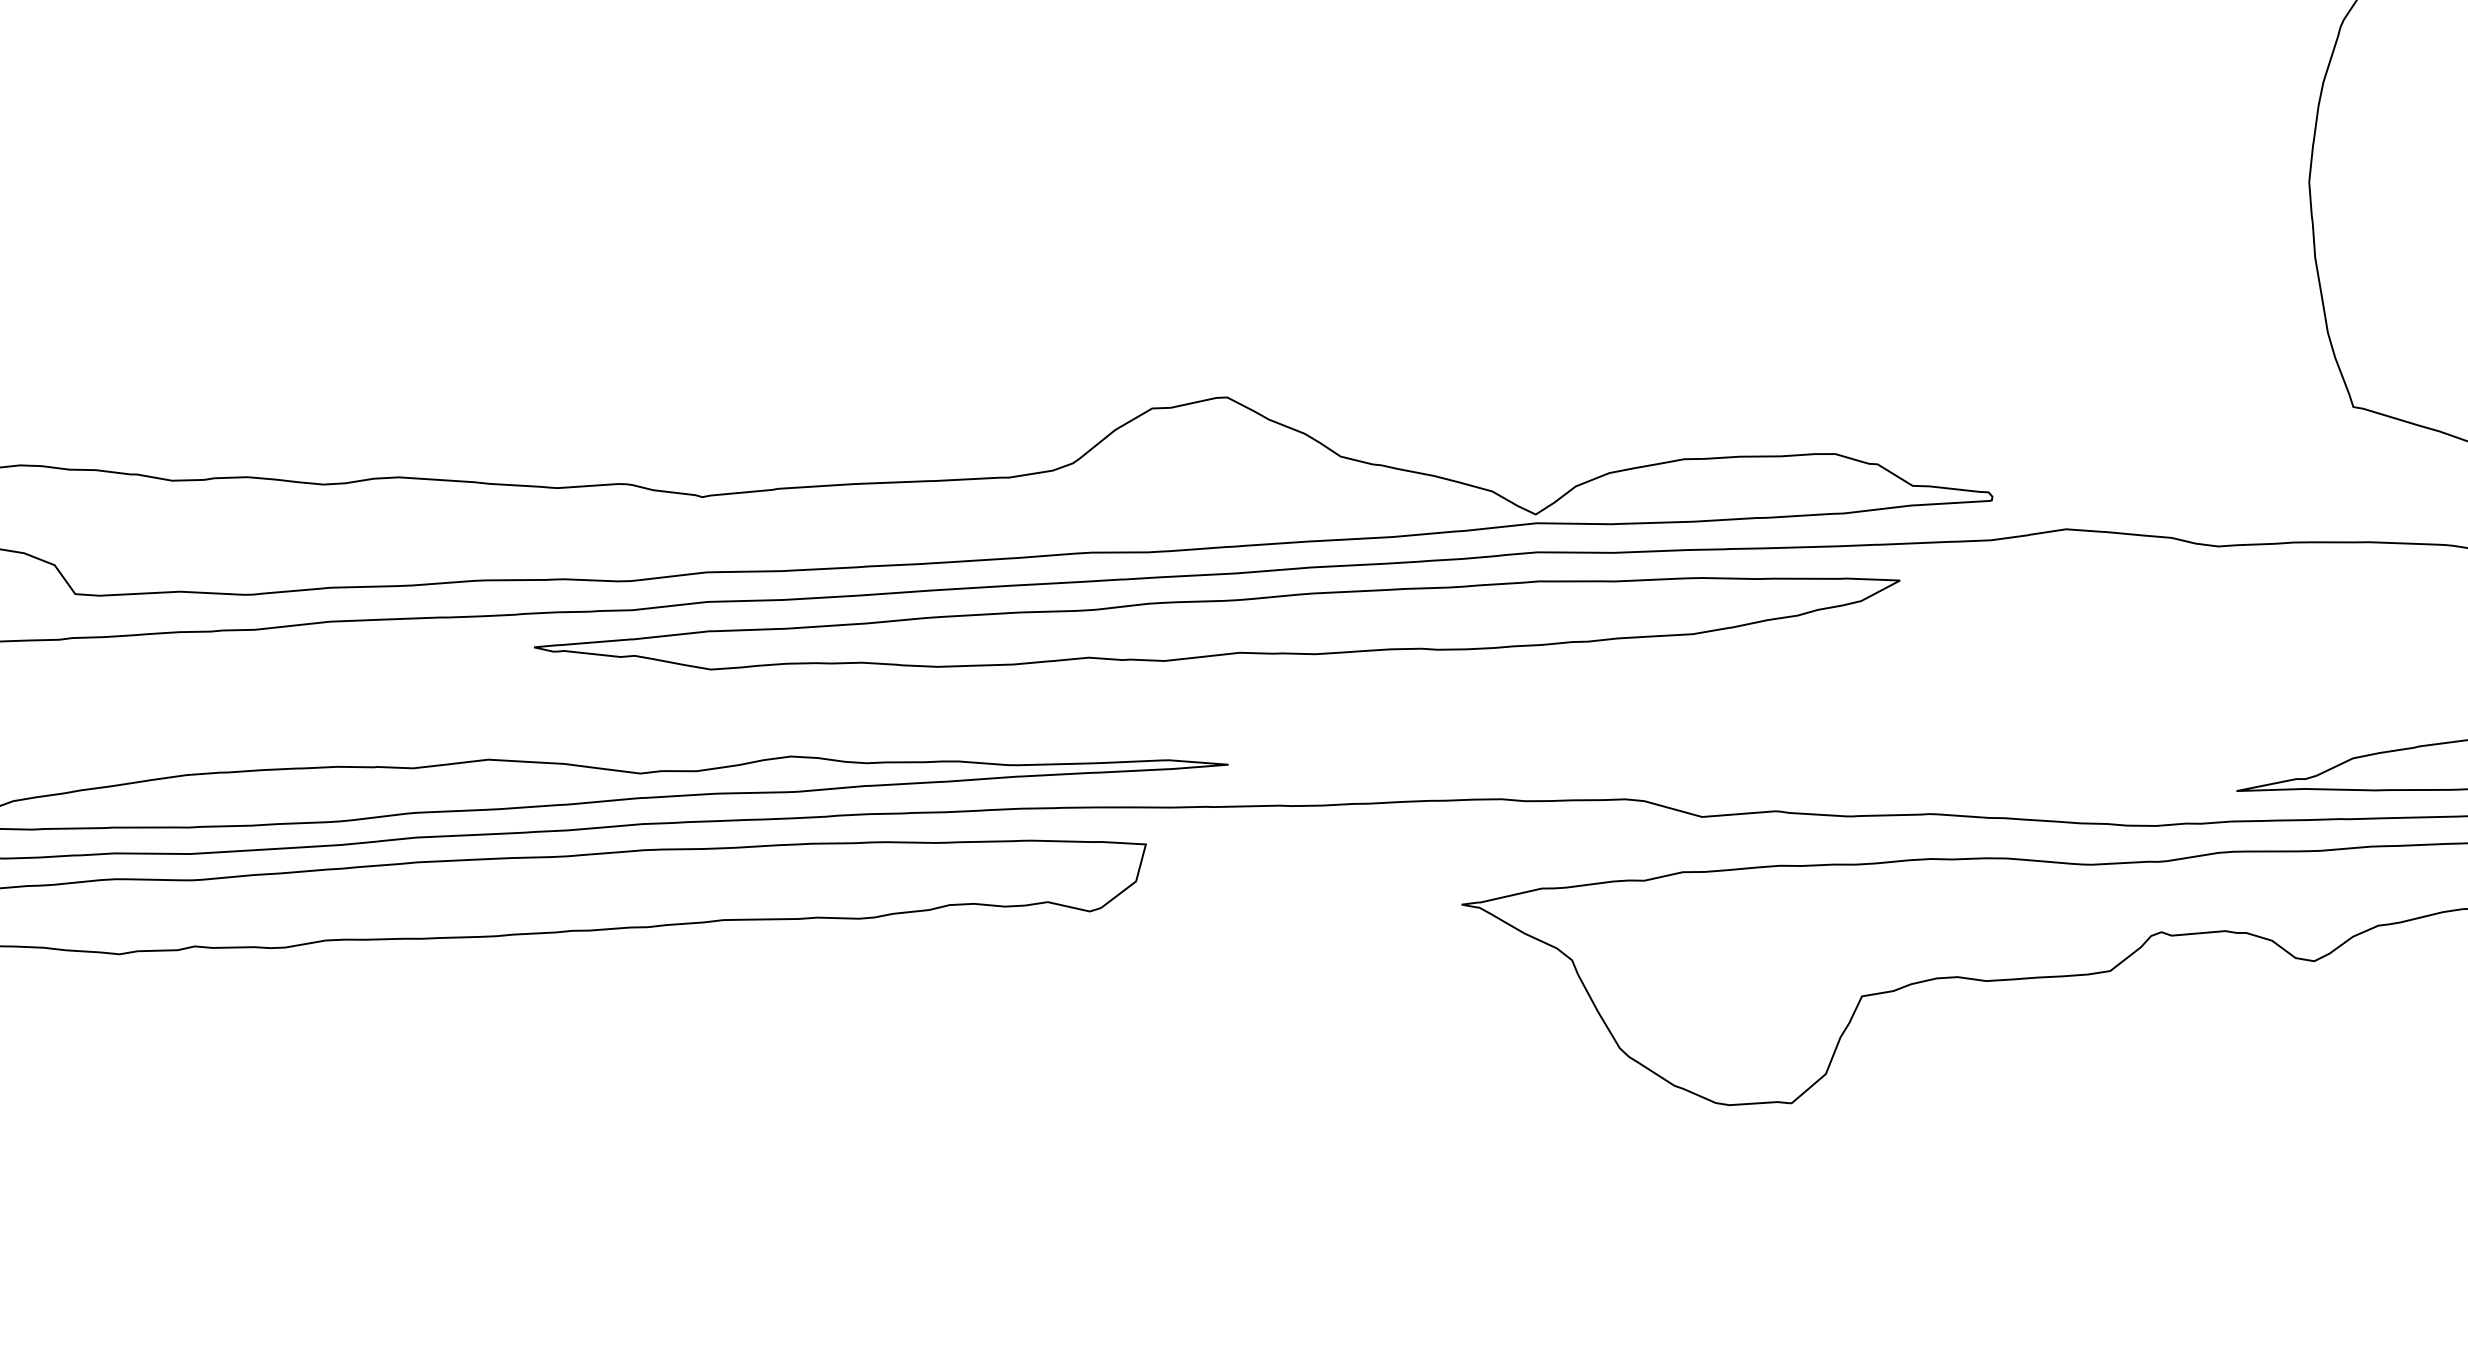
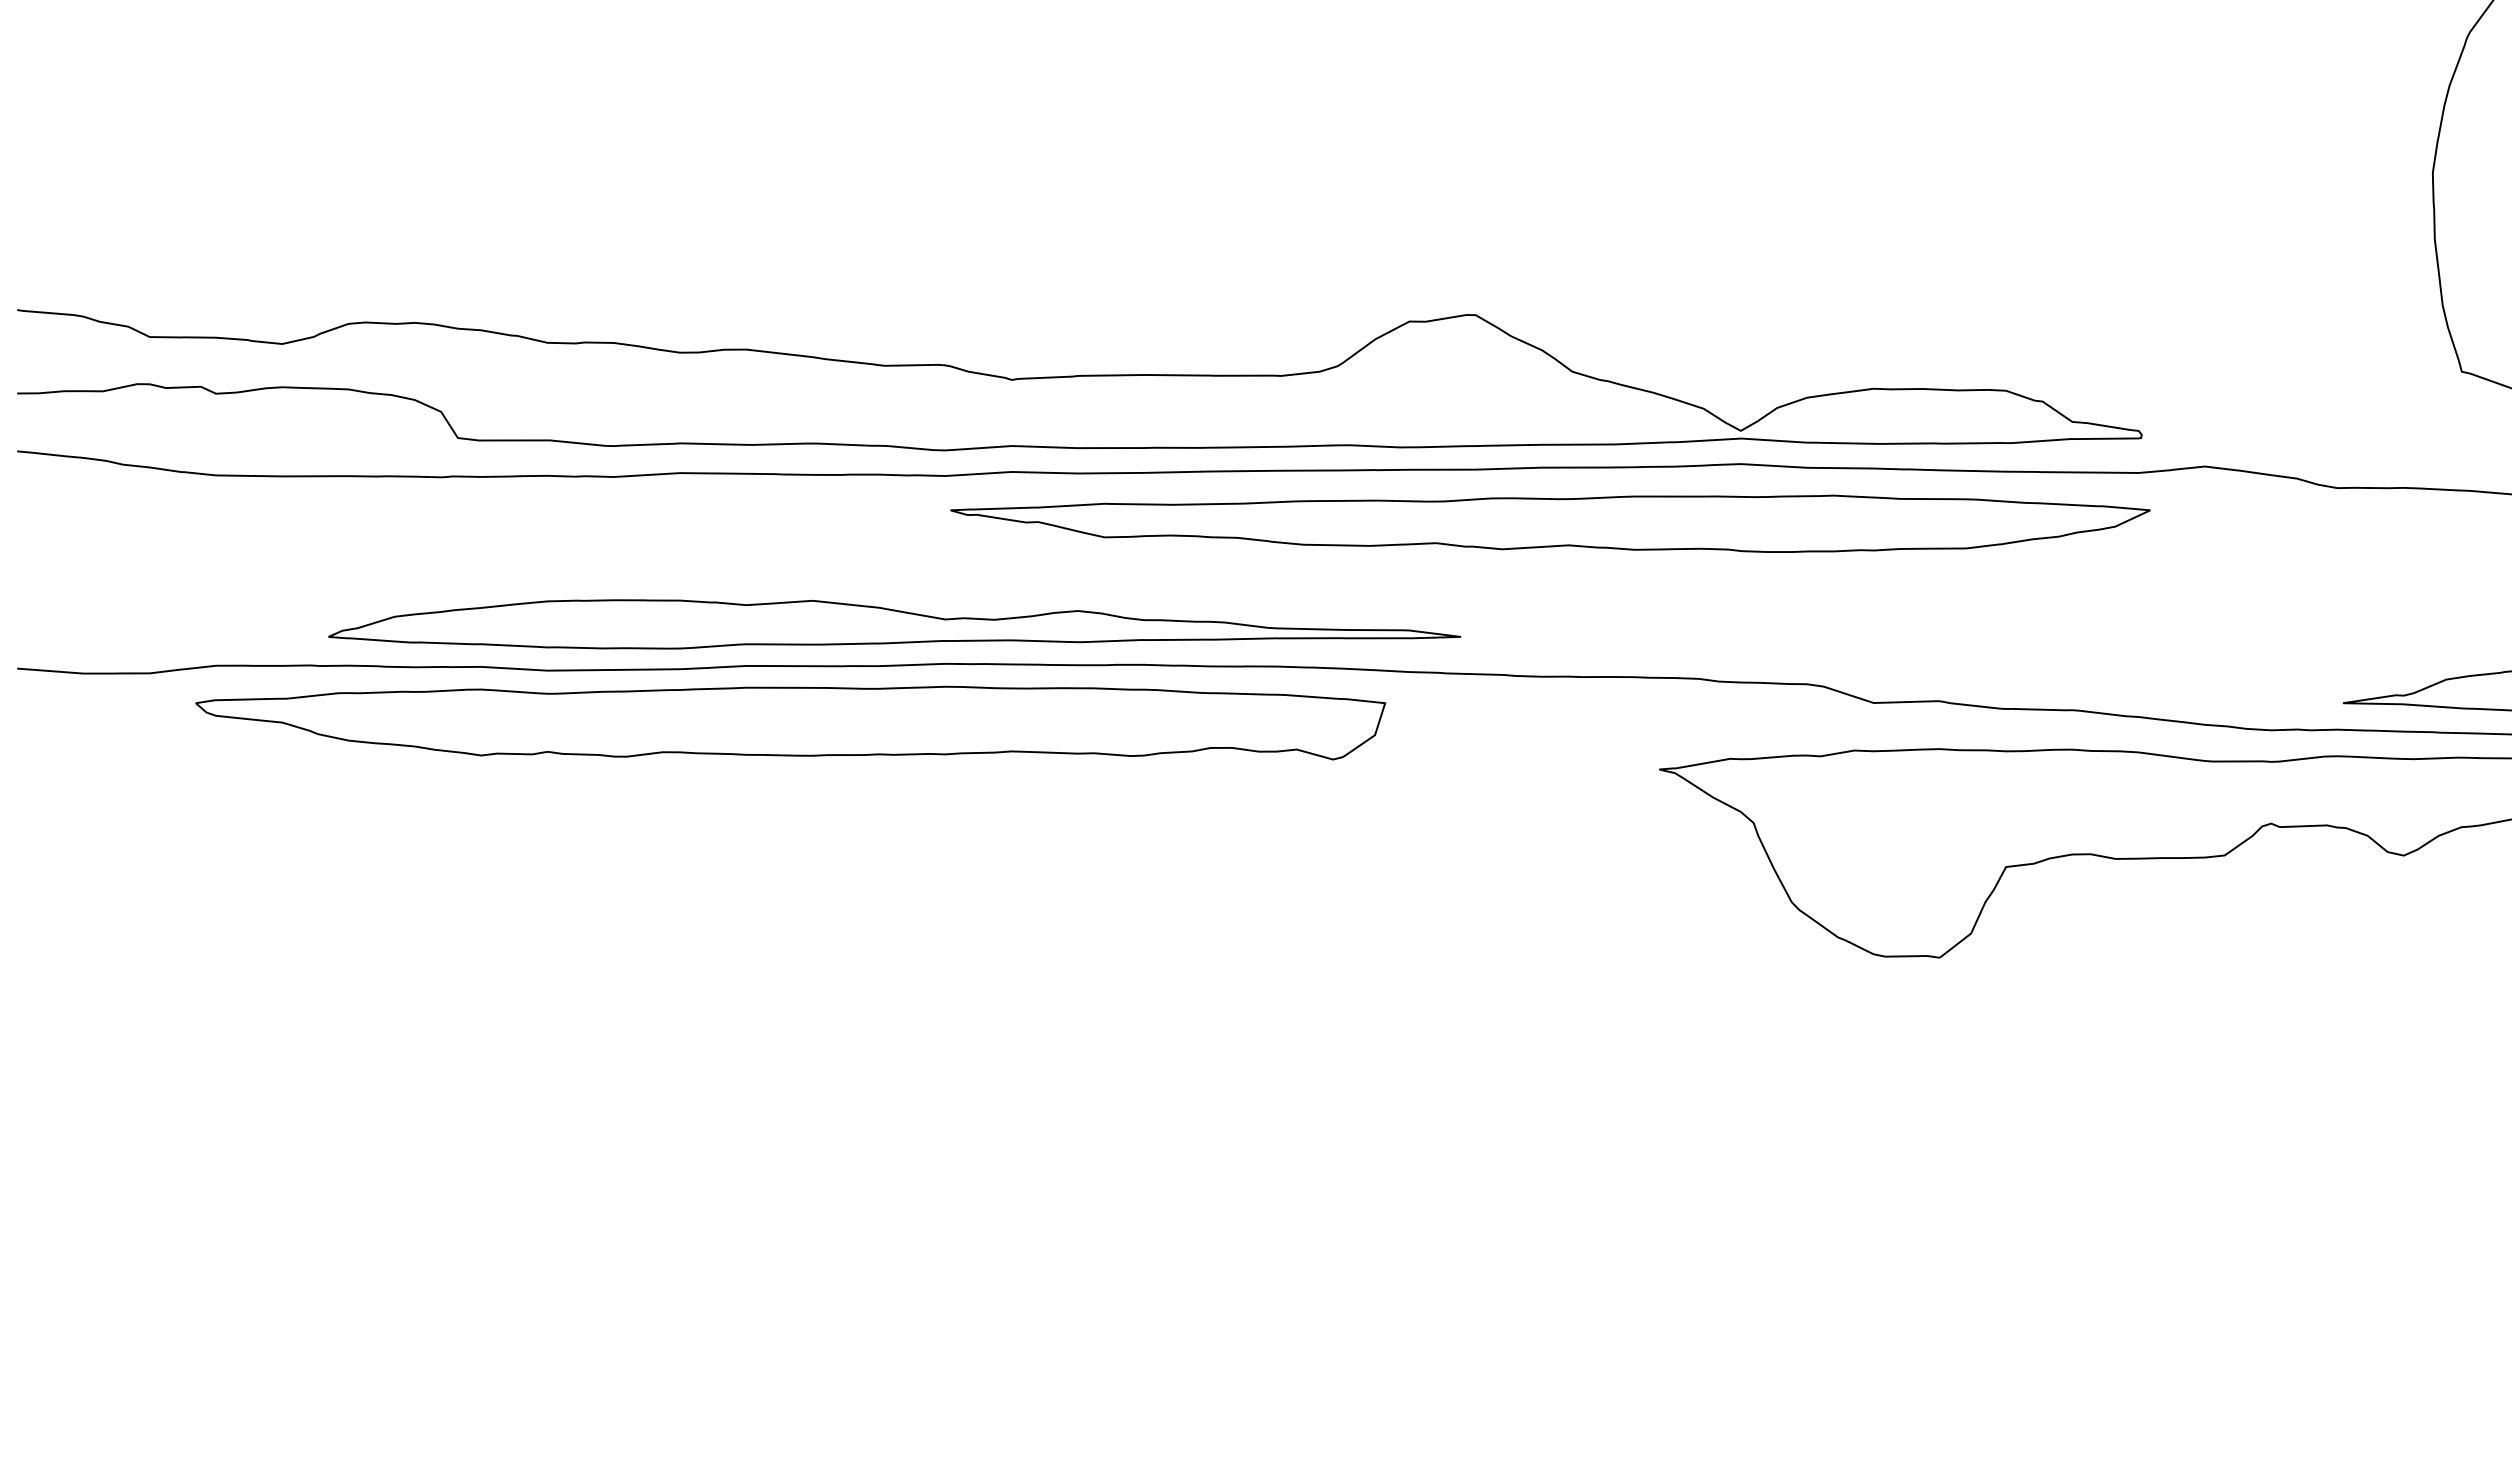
part: (1217, 628) -> (1550, 523), moved

